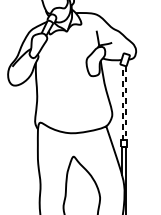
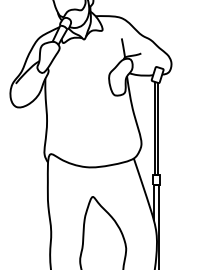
line: (123, 139) -> (155, 175), dashed -> solid

